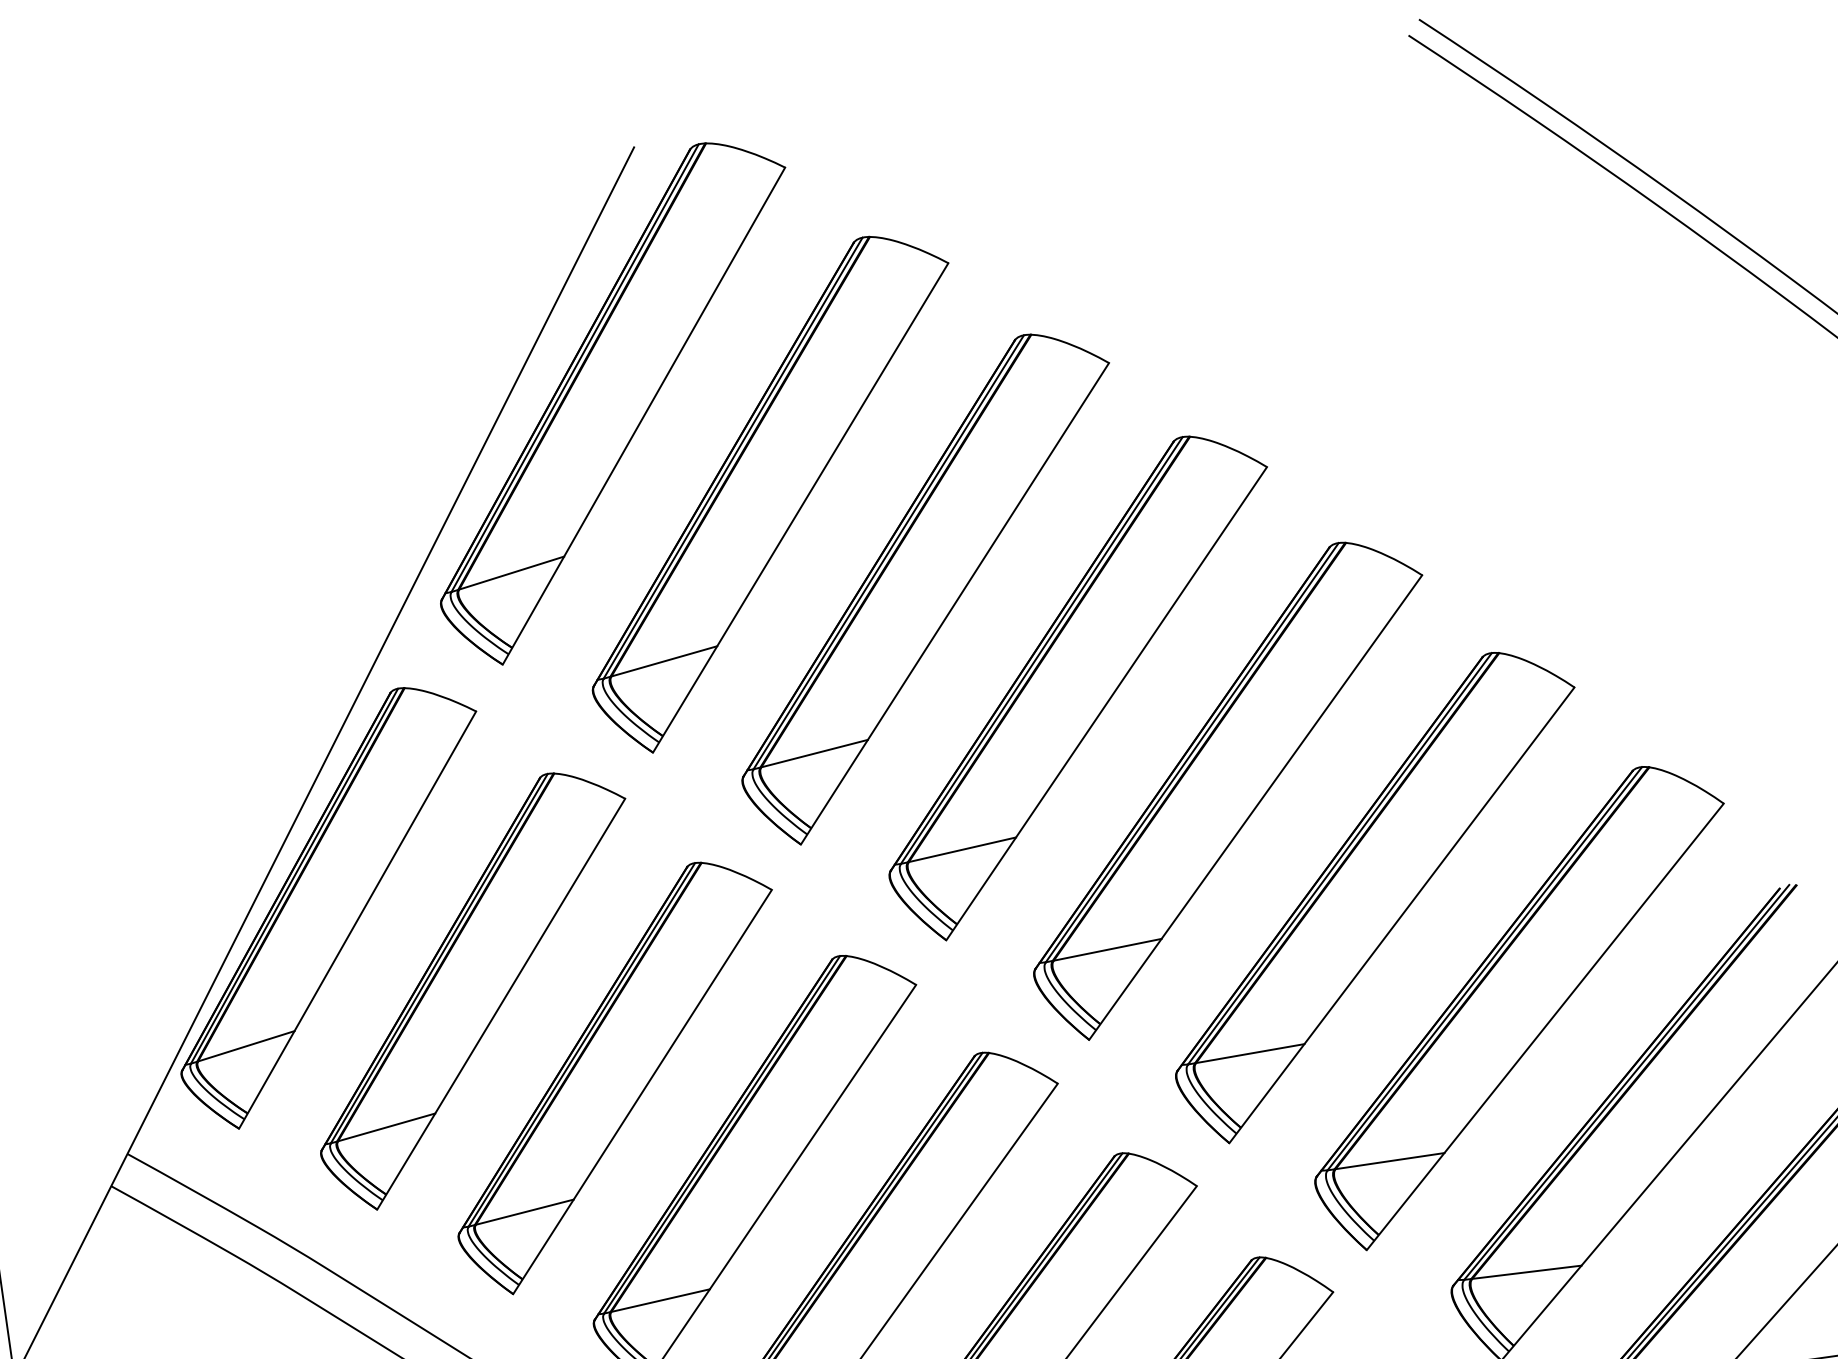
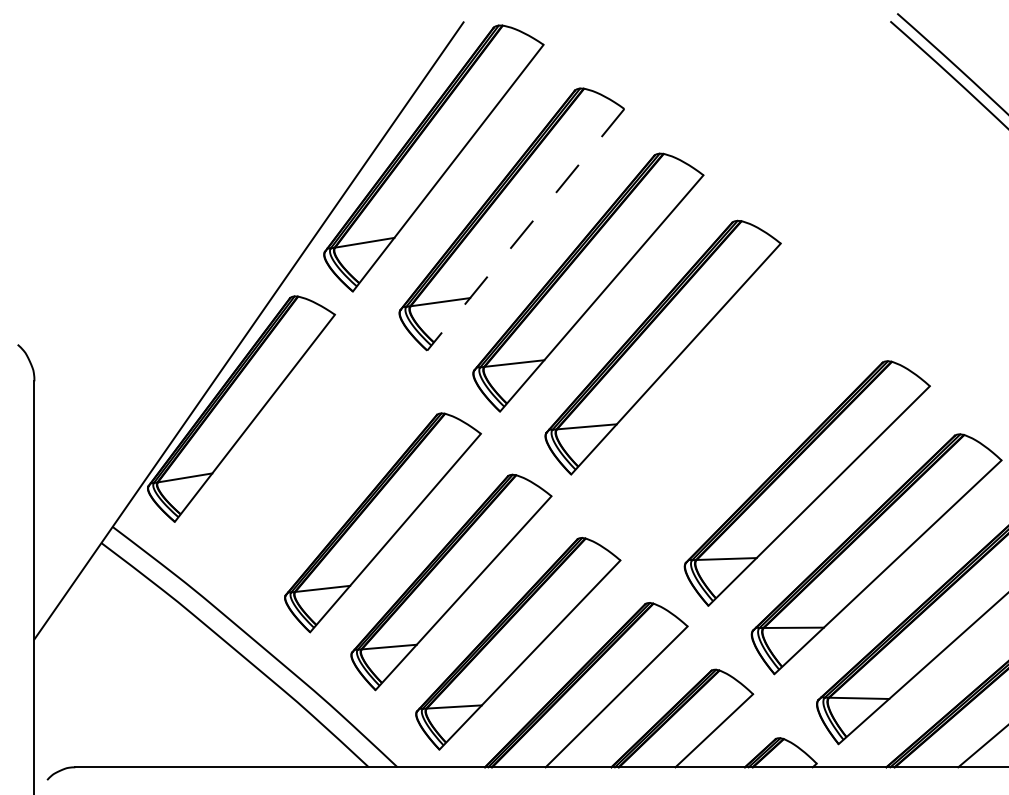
line: (799, 507) -> (525, 229), solid -> dashed
part: (1230, 788) -> (736, 414), removed
part: (474, 989) -> (312, 464), removed

